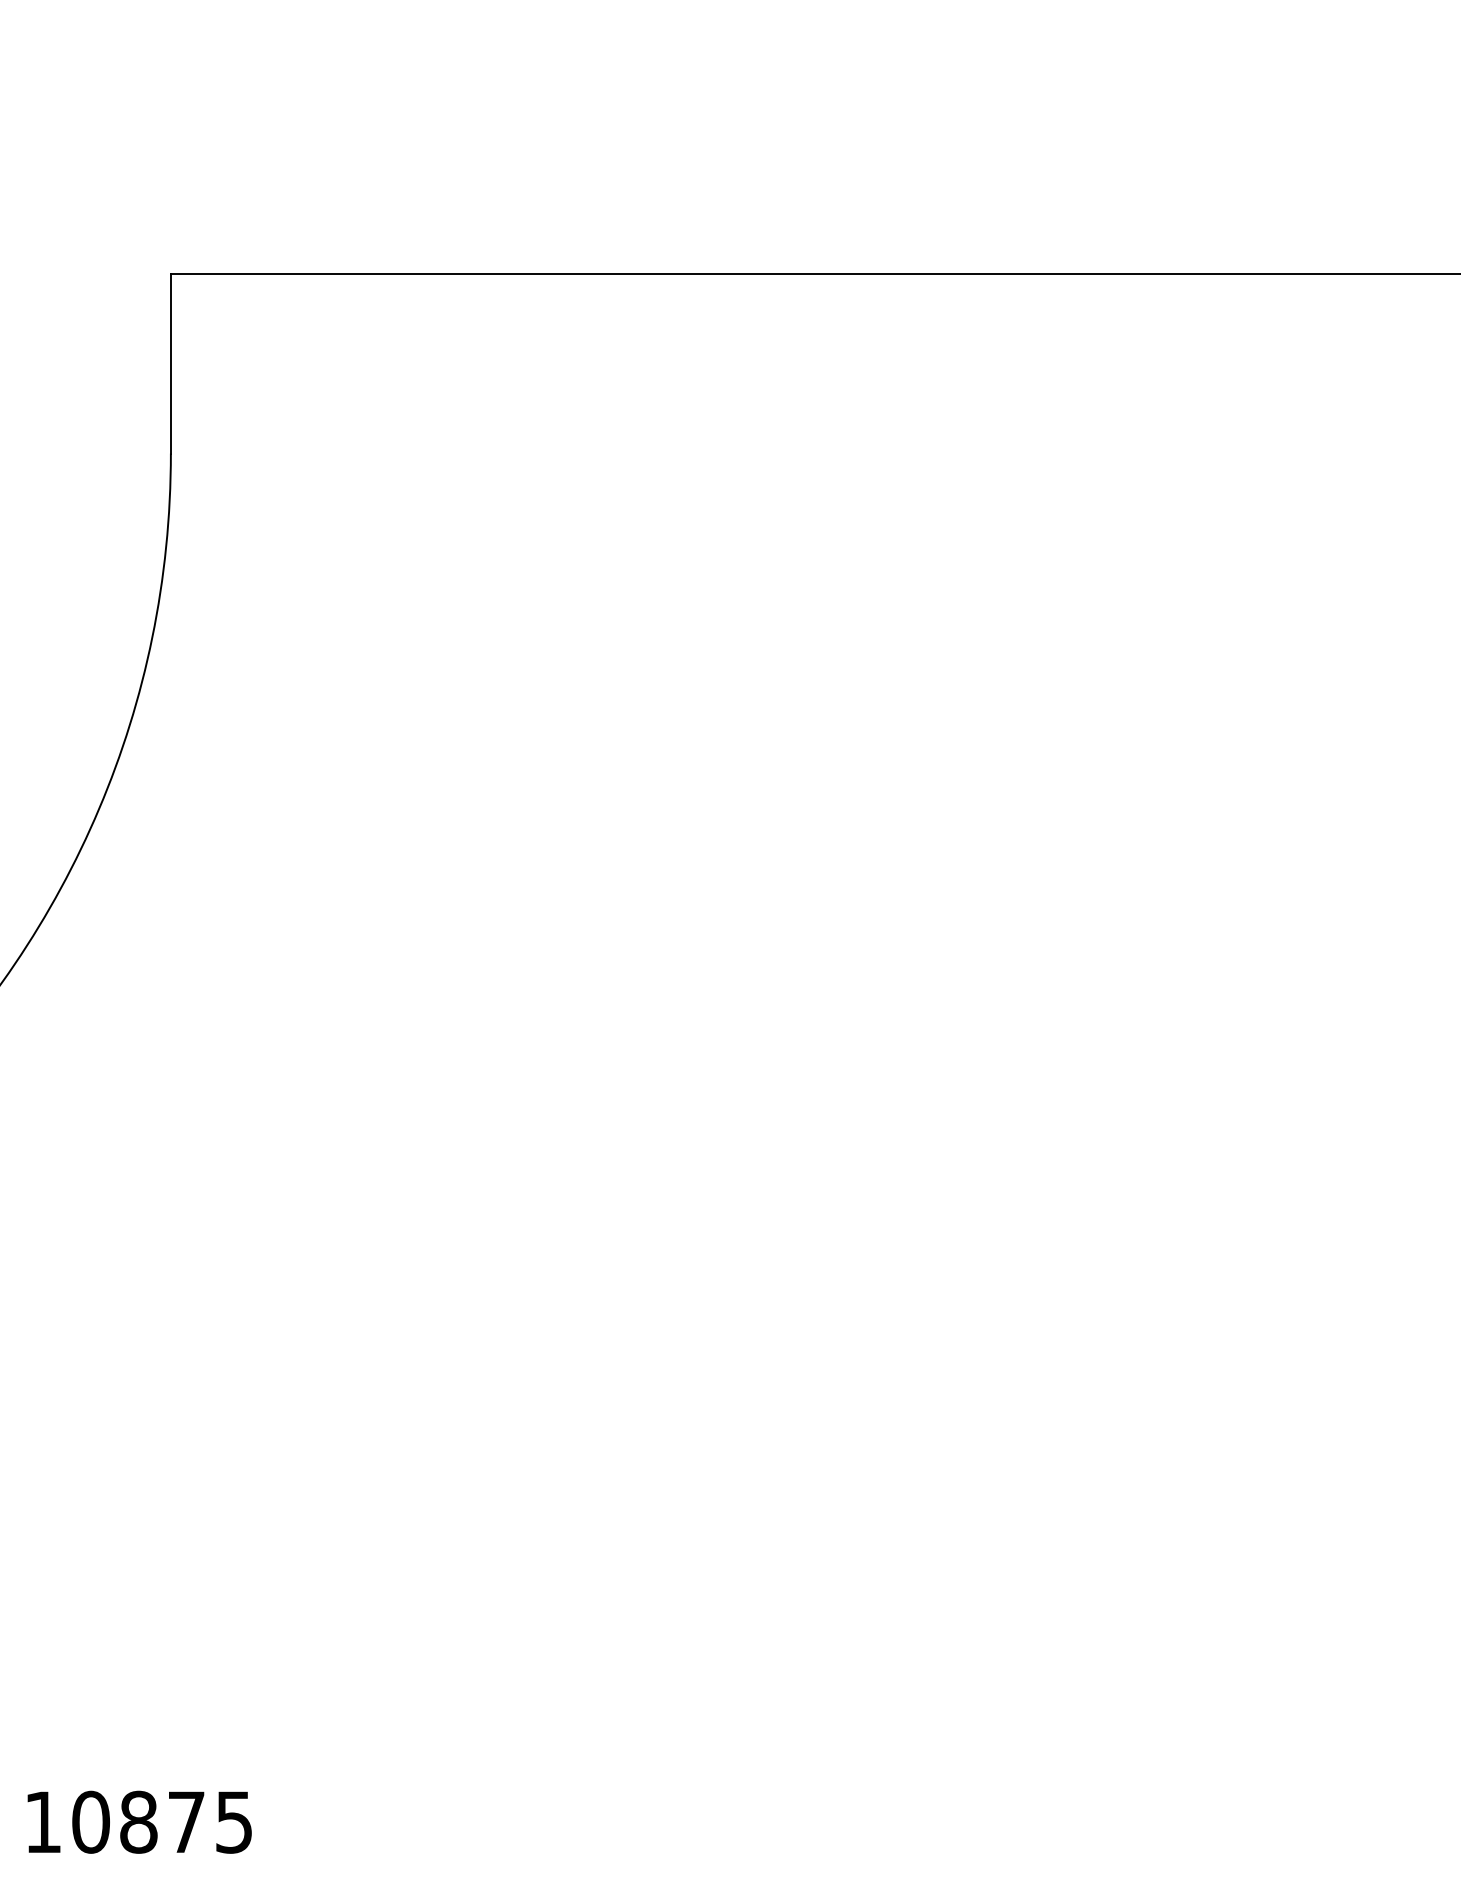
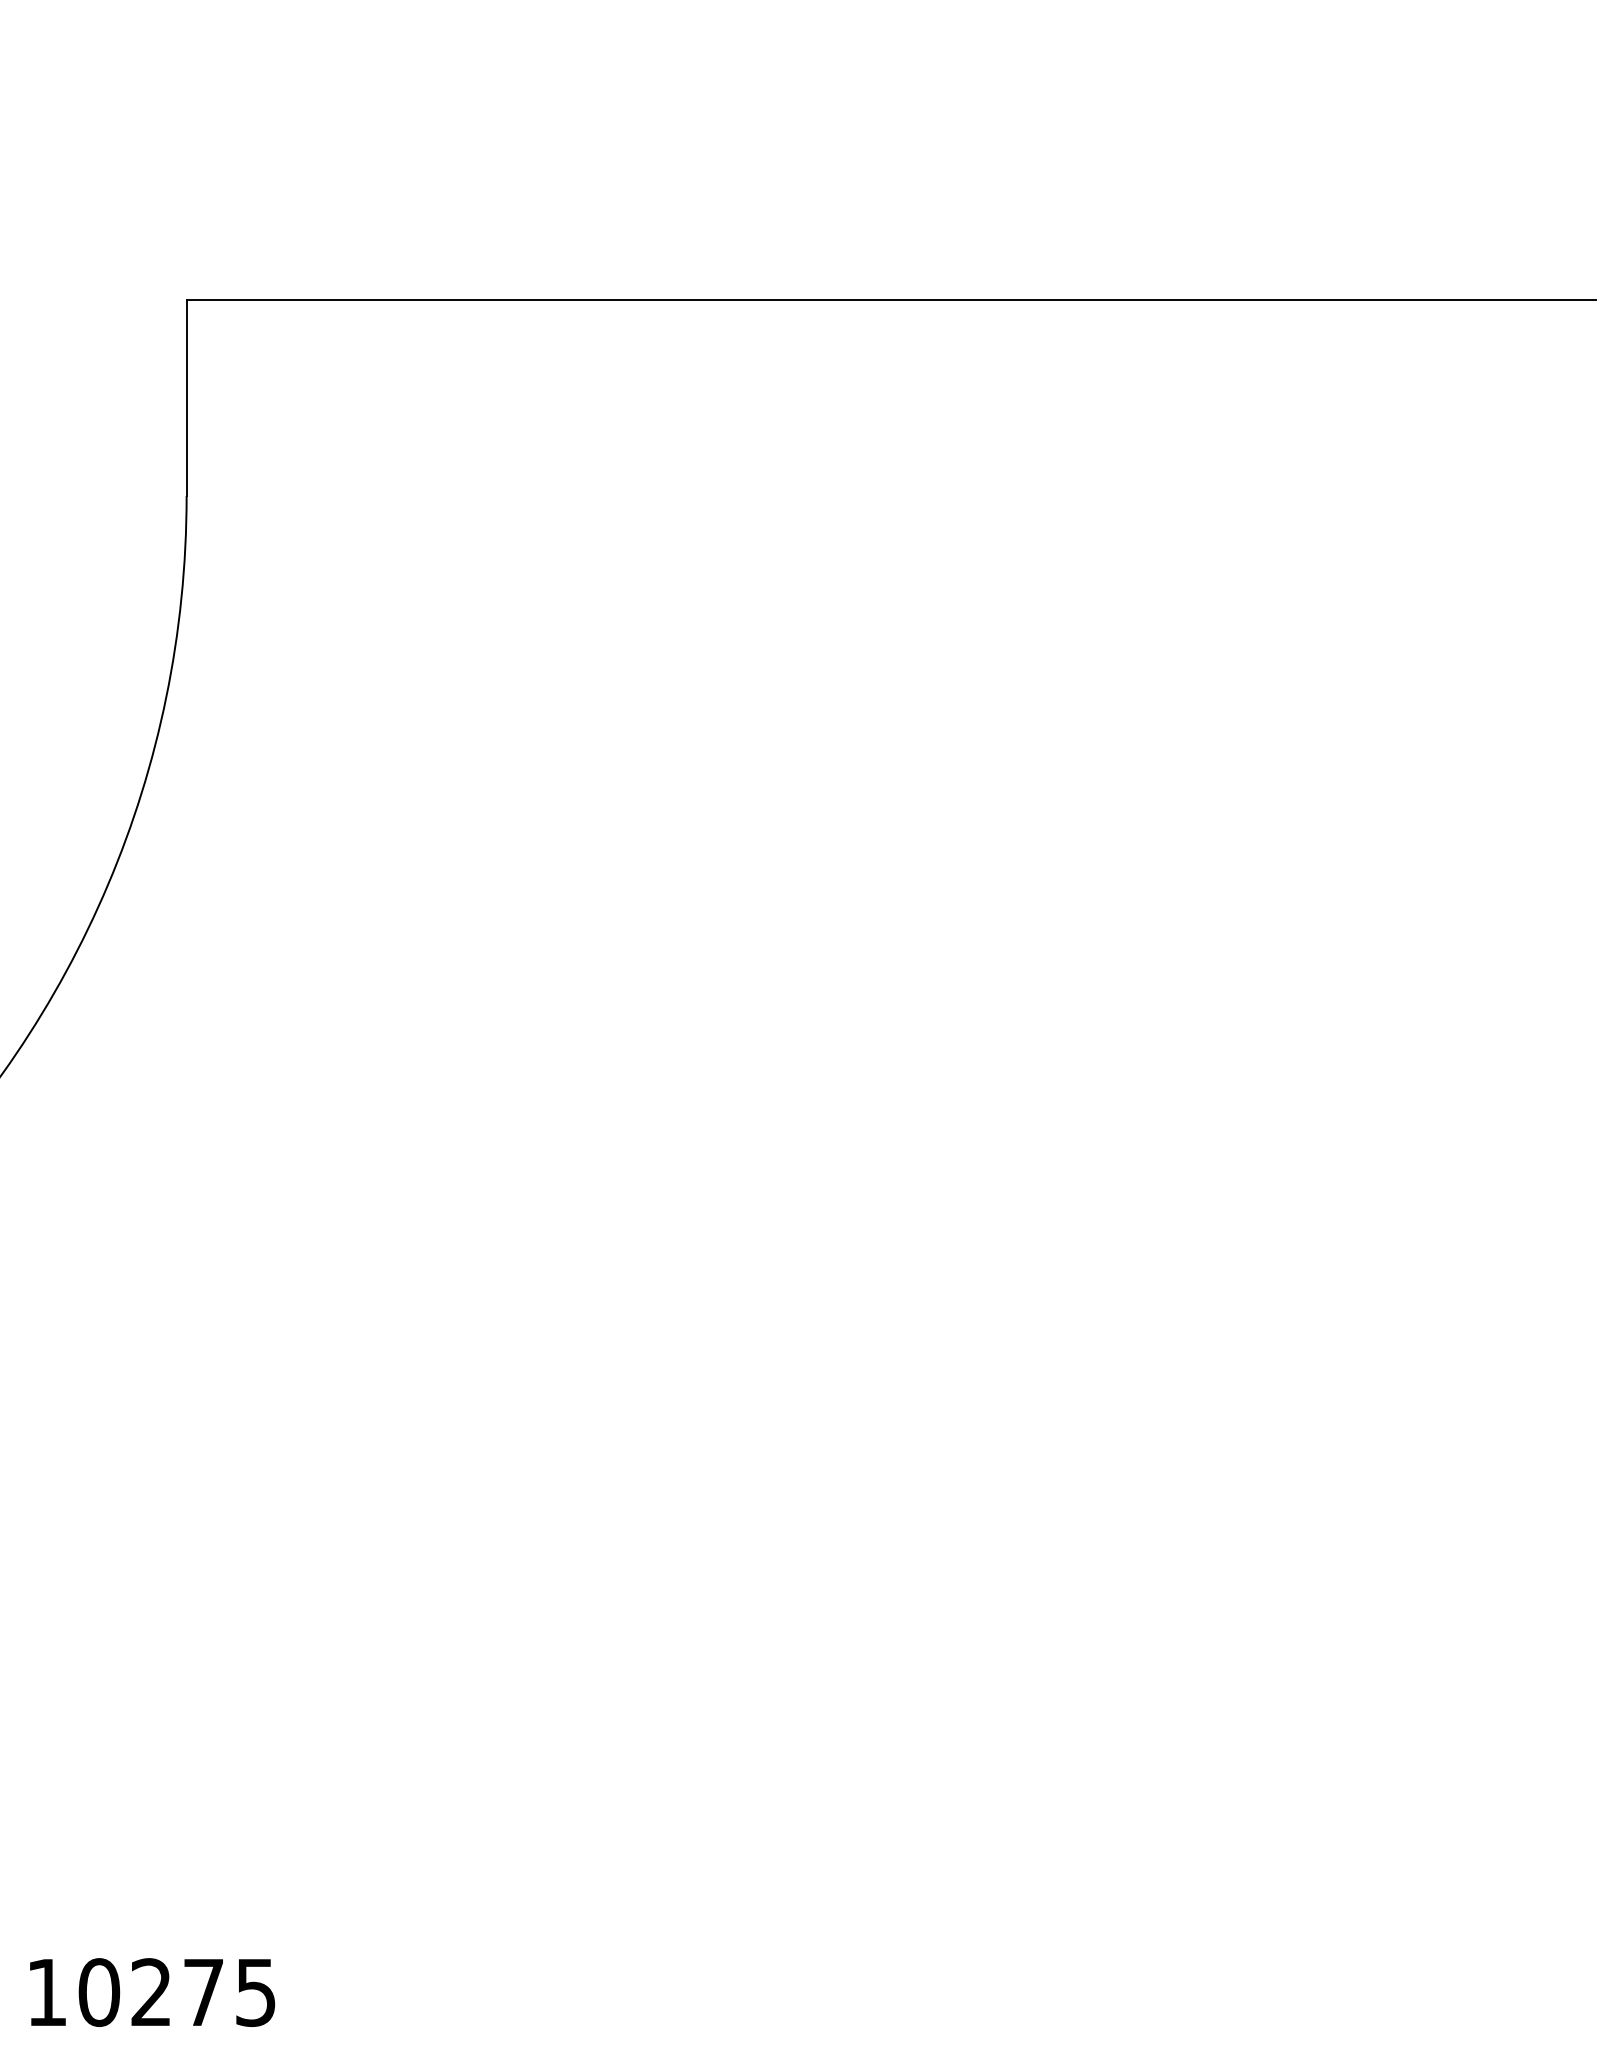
text: (138, 1821) -> (151, 1991), 10875 -> 10275

